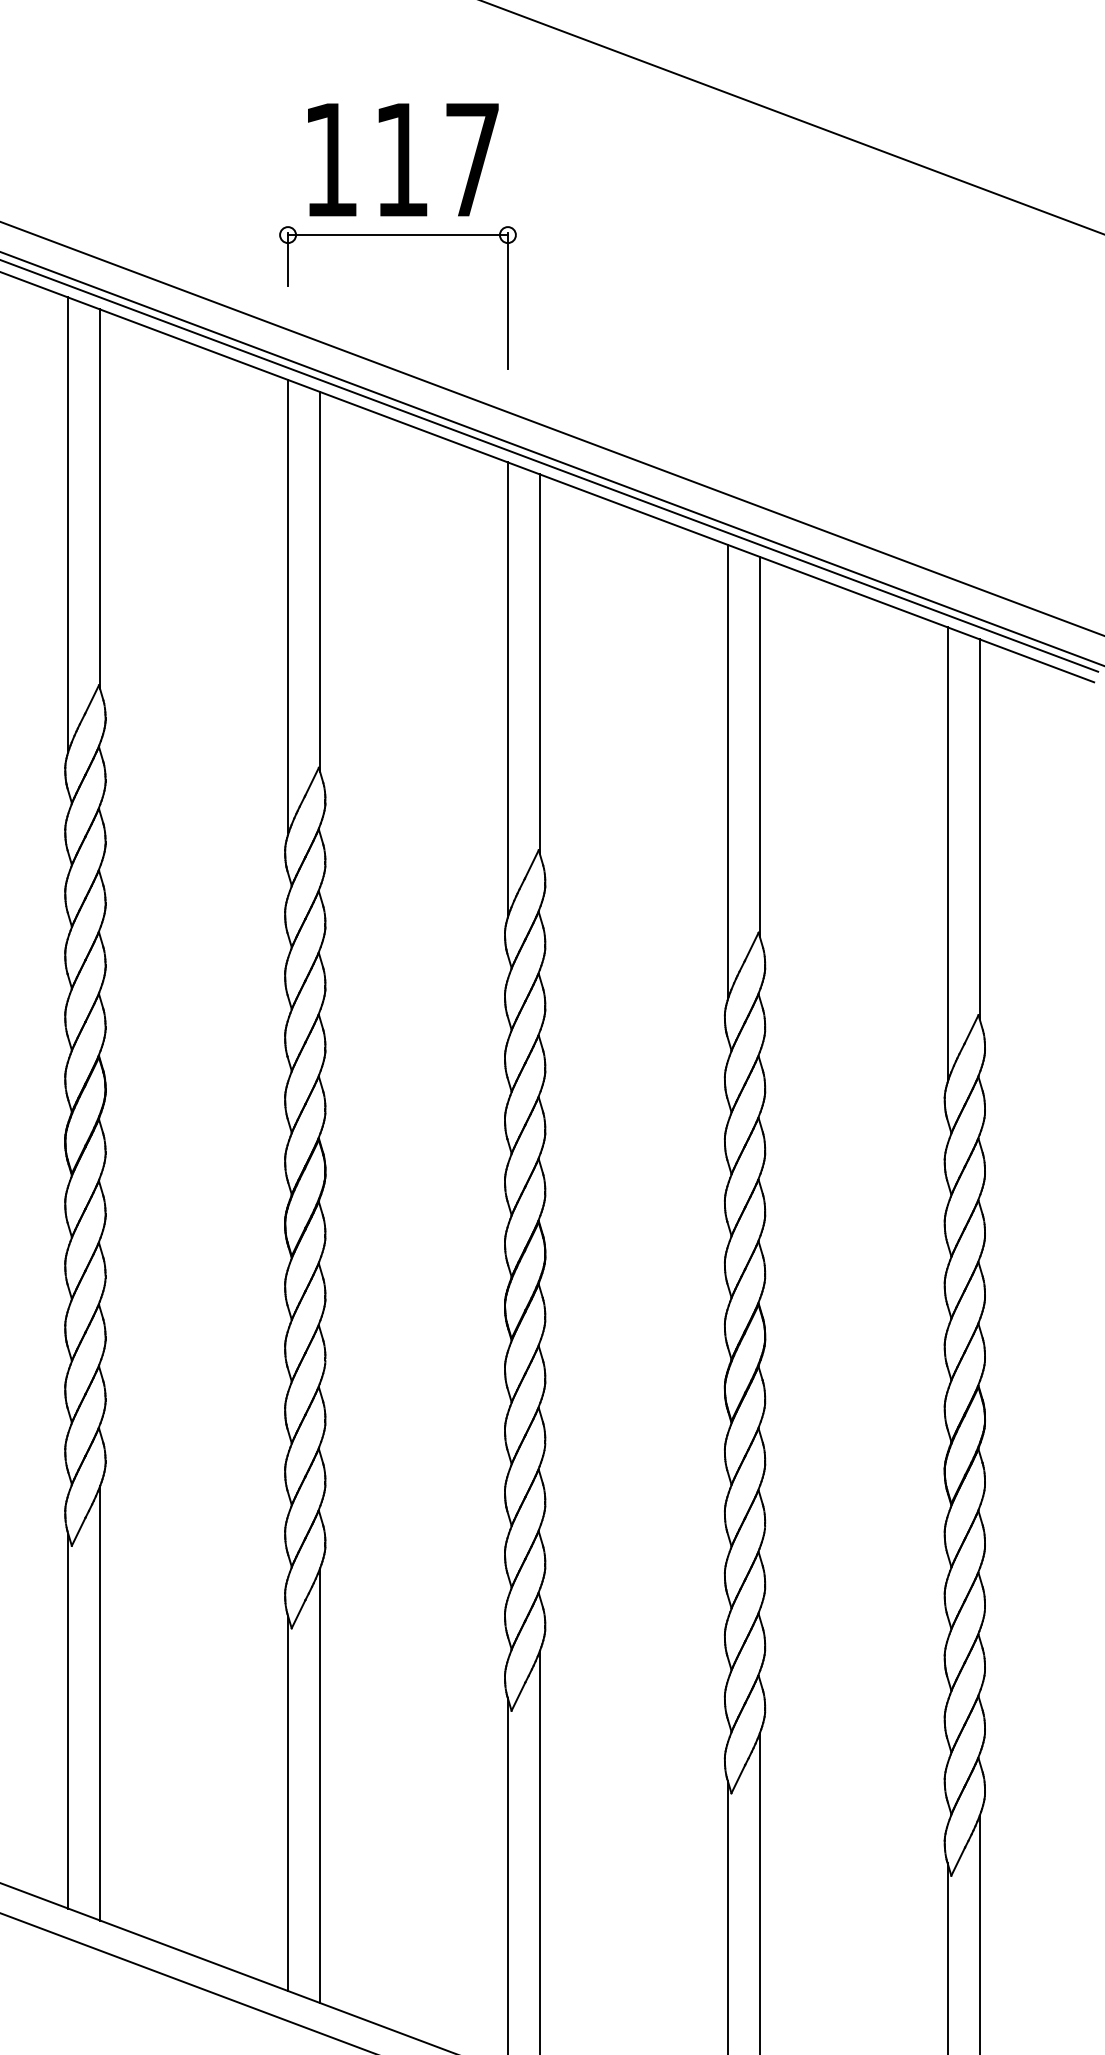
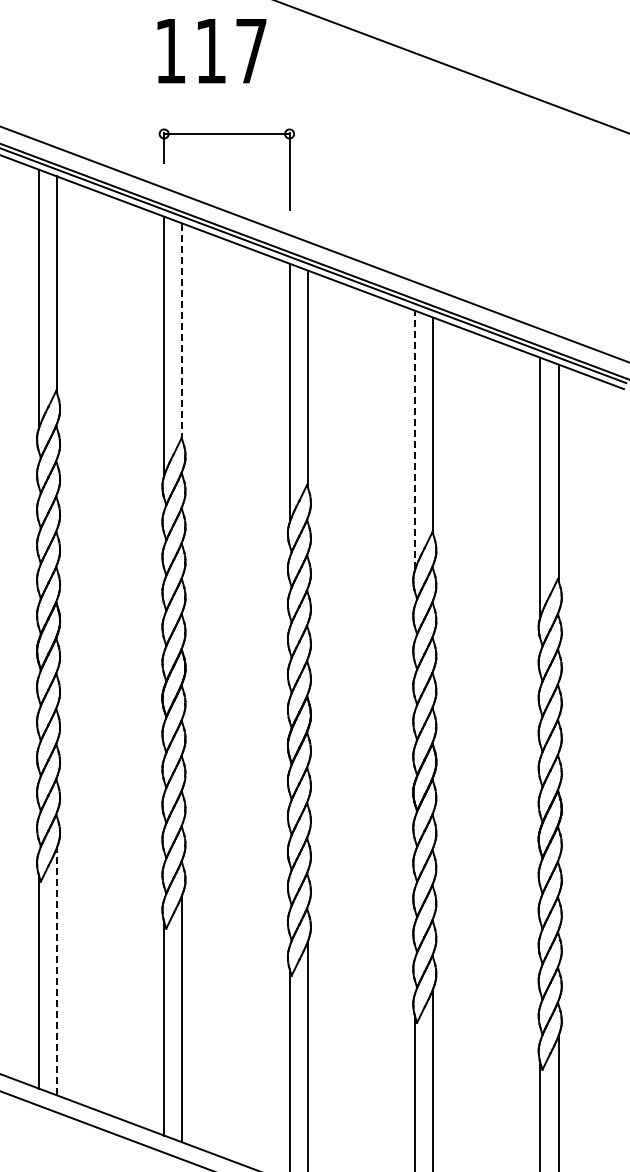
text: (402, 160) -> (211, 51), moved
line: (320, 581) -> (182, 331), solid -> dashed
line: (726, 770) -> (414, 439), solid -> dashed
line: (99, 1703) -> (56, 971), solid -> dashed

